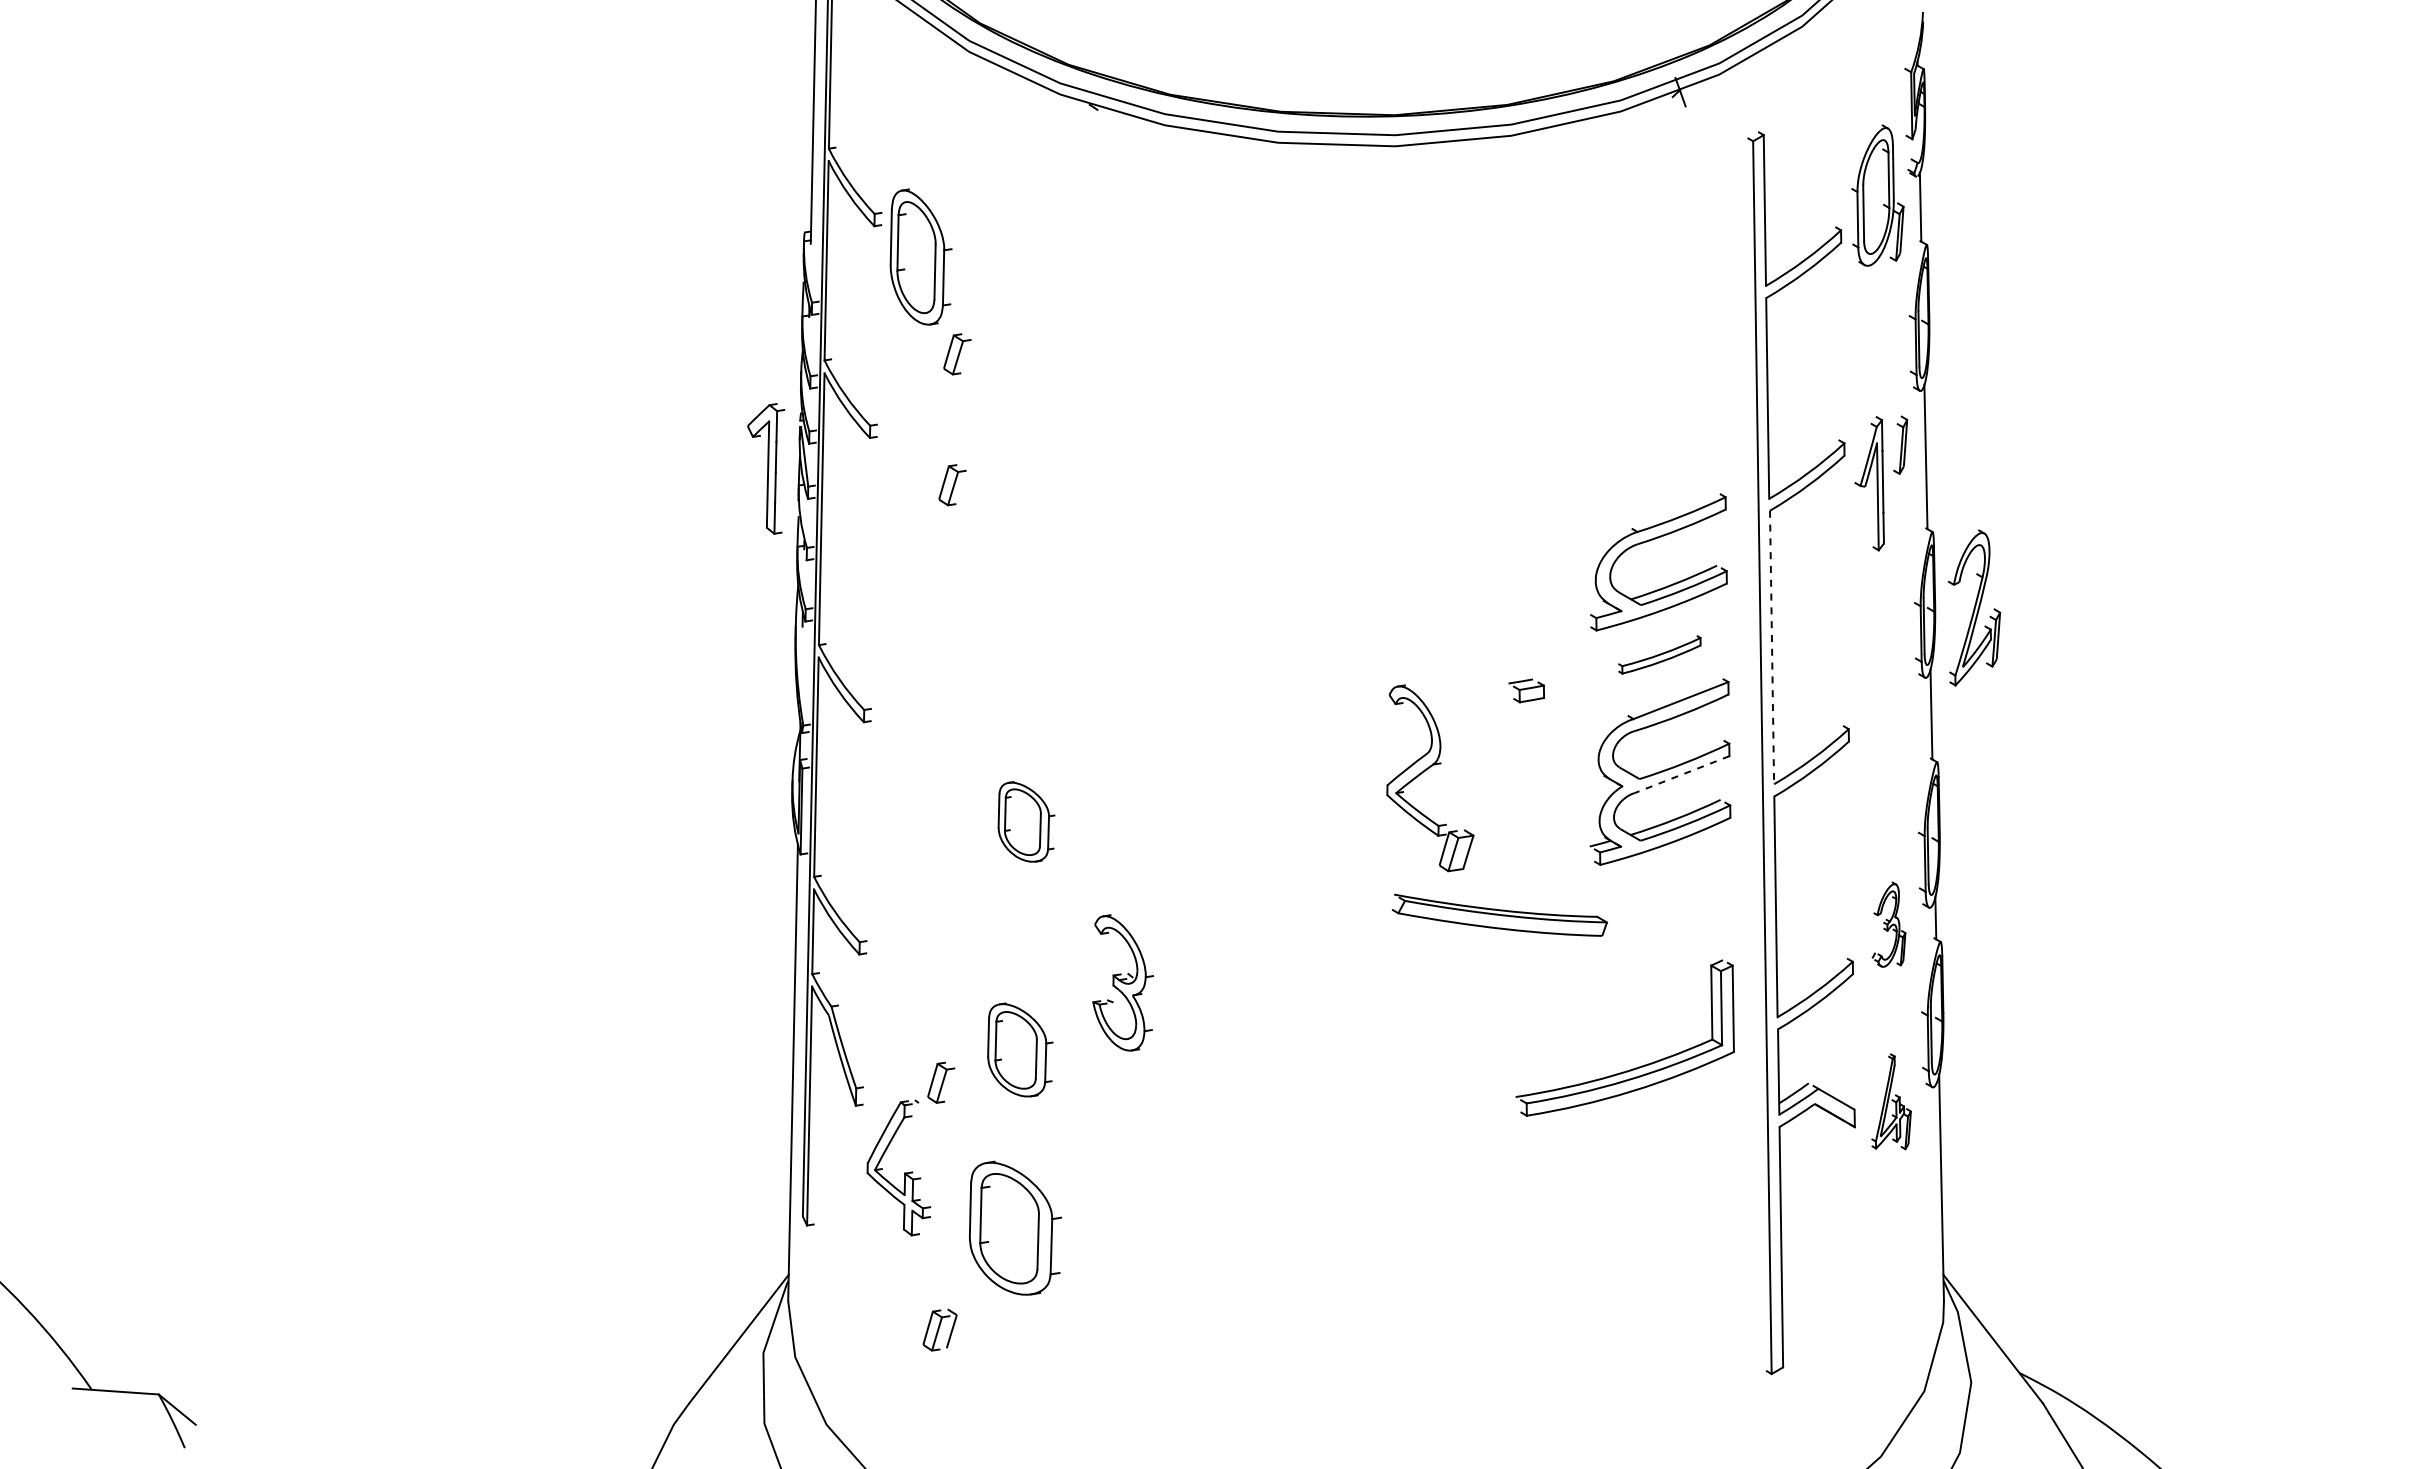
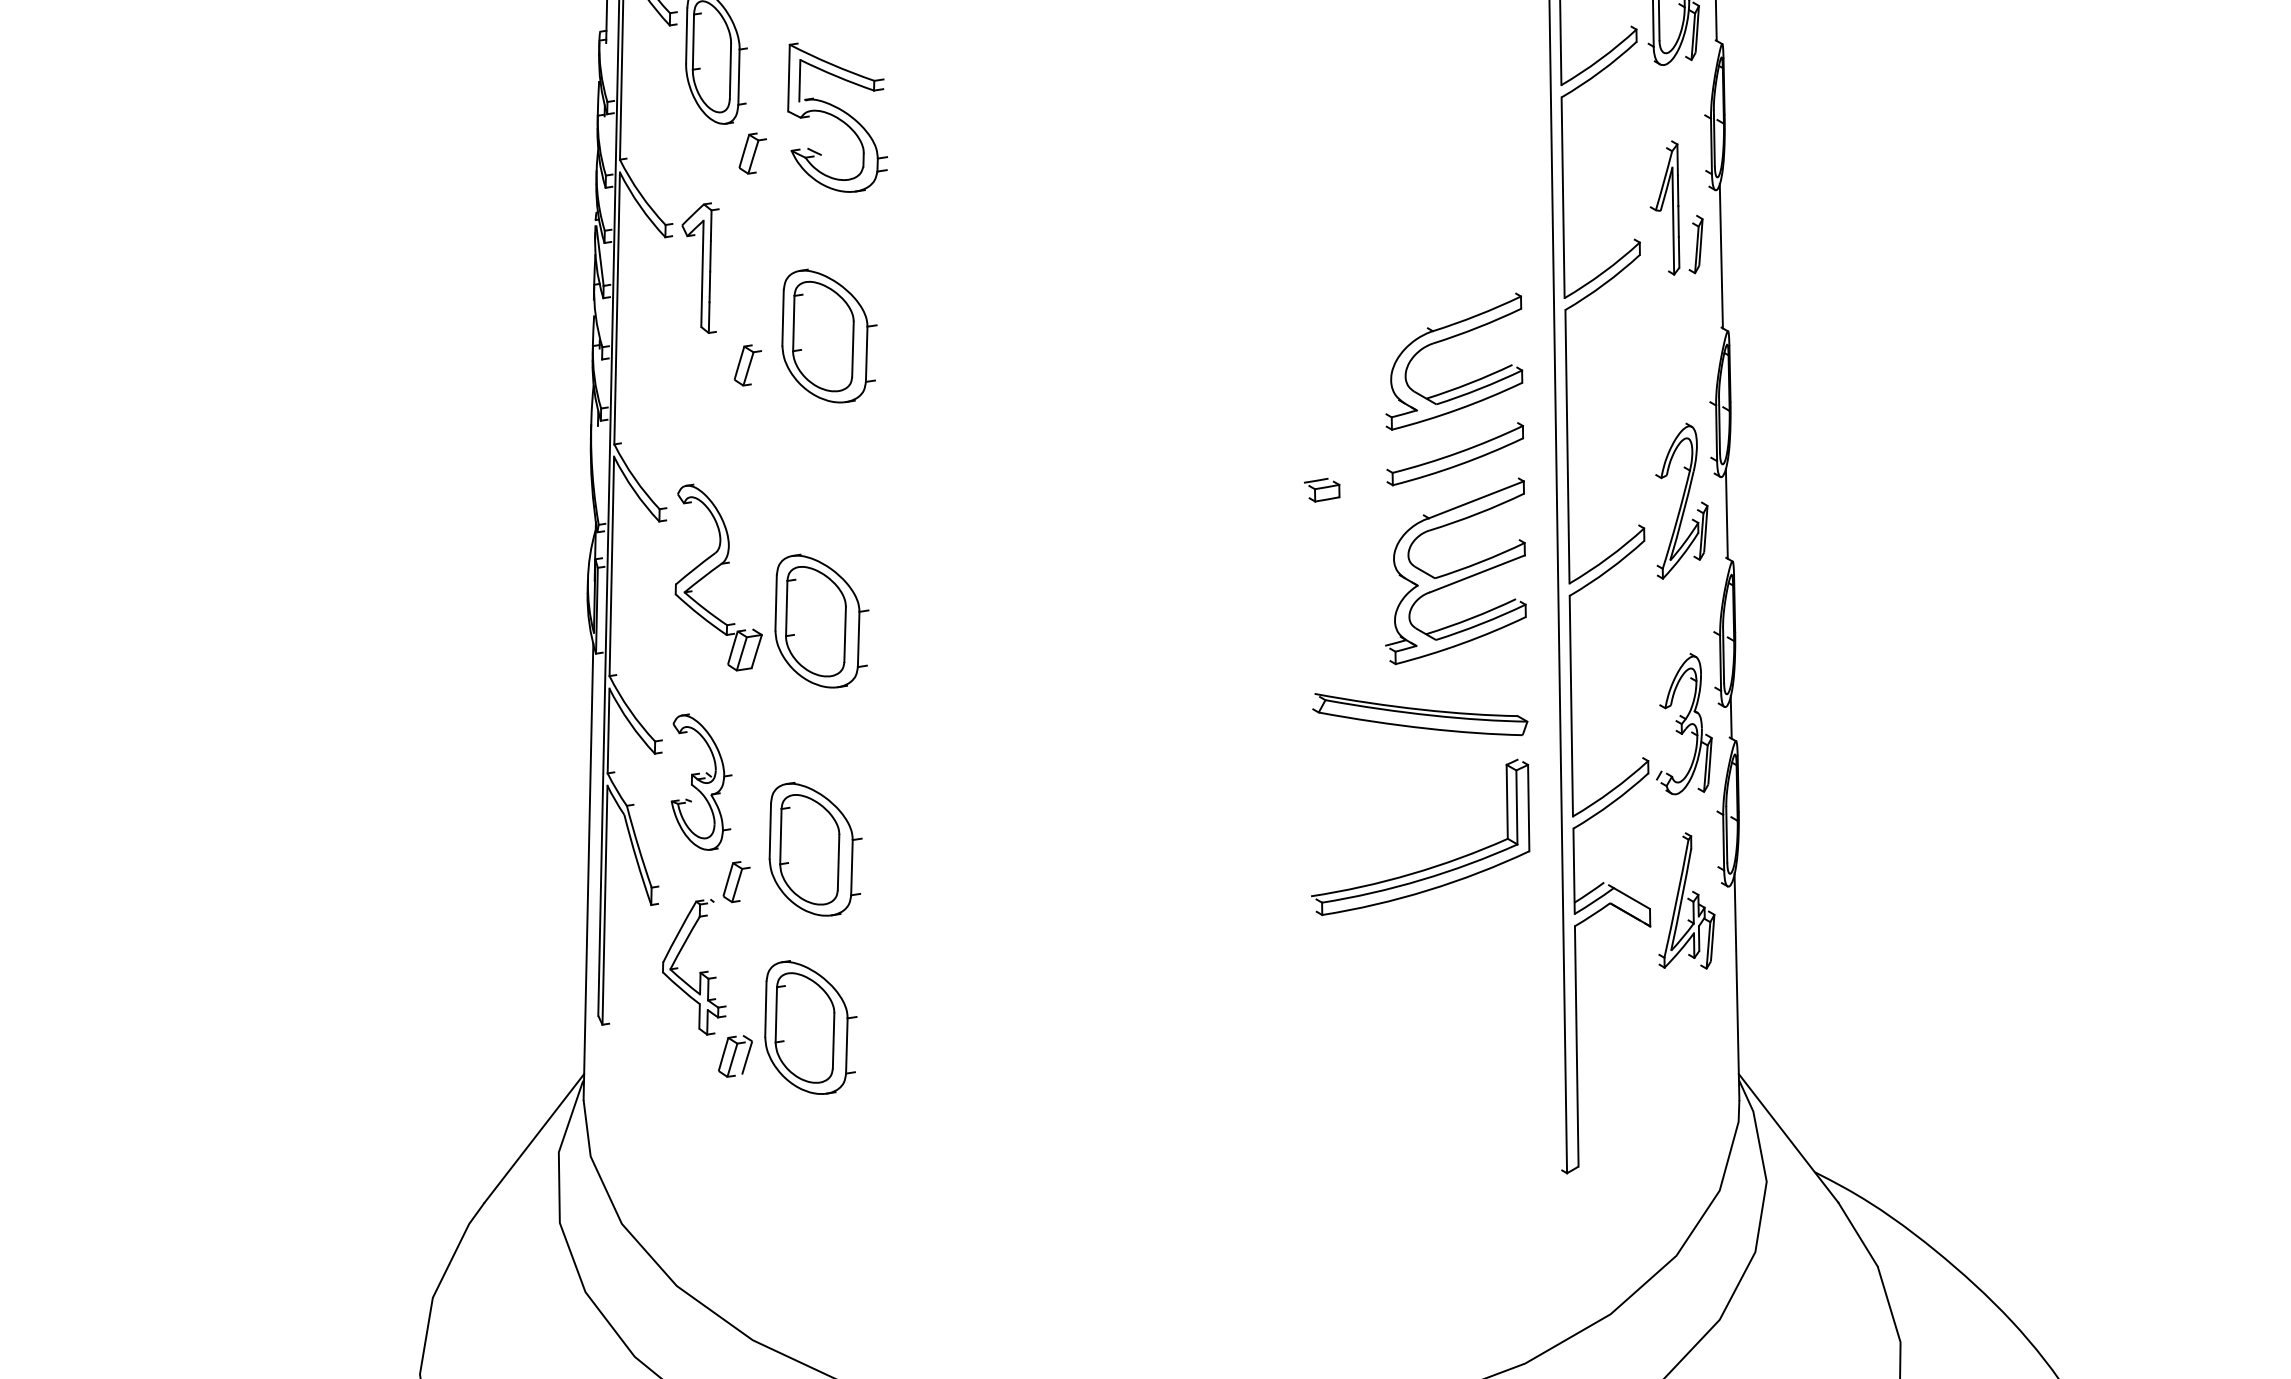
part: (1041, 318) -> (836, 117), added
part: (766, 468) -> (700, 267), moved
part: (1869, 483) -> (1664, 207), moved
part: (952, 485) -> (747, 365), moved
part: (1034, 536) -> (829, 335), added
part: (1974, 607) -> (1681, 500), moved
line: (1772, 647) -> (1567, 446), dashed -> solid
part: (1659, 654) -> (1454, 453), size x1.67
part: (1424, 772) -> (712, 571), moved
line: (1682, 774) -> (1477, 573), dashed -> solid
part: (1026, 821) -> (821, 620), size x1.67
part: (1499, 914) -> (1419, 713), moved
part: (1888, 924) -> (1683, 723), size x1.67
part: (1123, 982) -> (701, 781), moved
part: (1020, 1049) -> (815, 848), size x1.43
part: (1891, 1101) -> (1686, 900), size x1.43
part: (939, 1329) -> (734, 1055), moved

